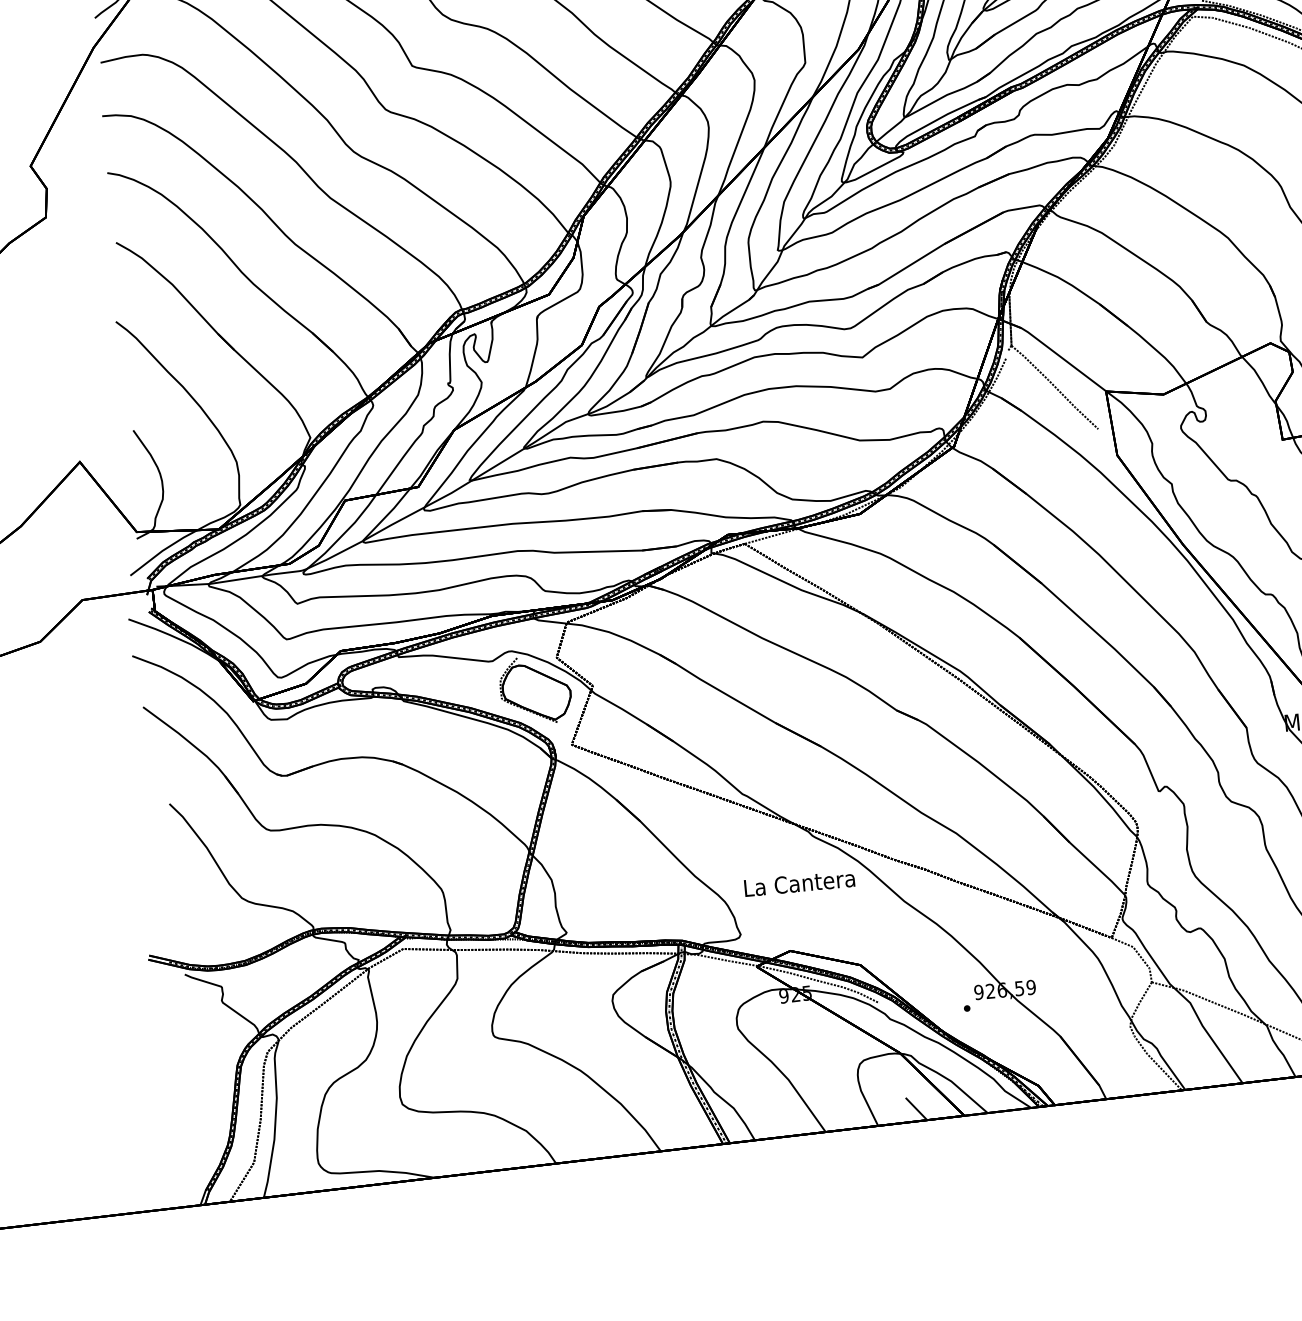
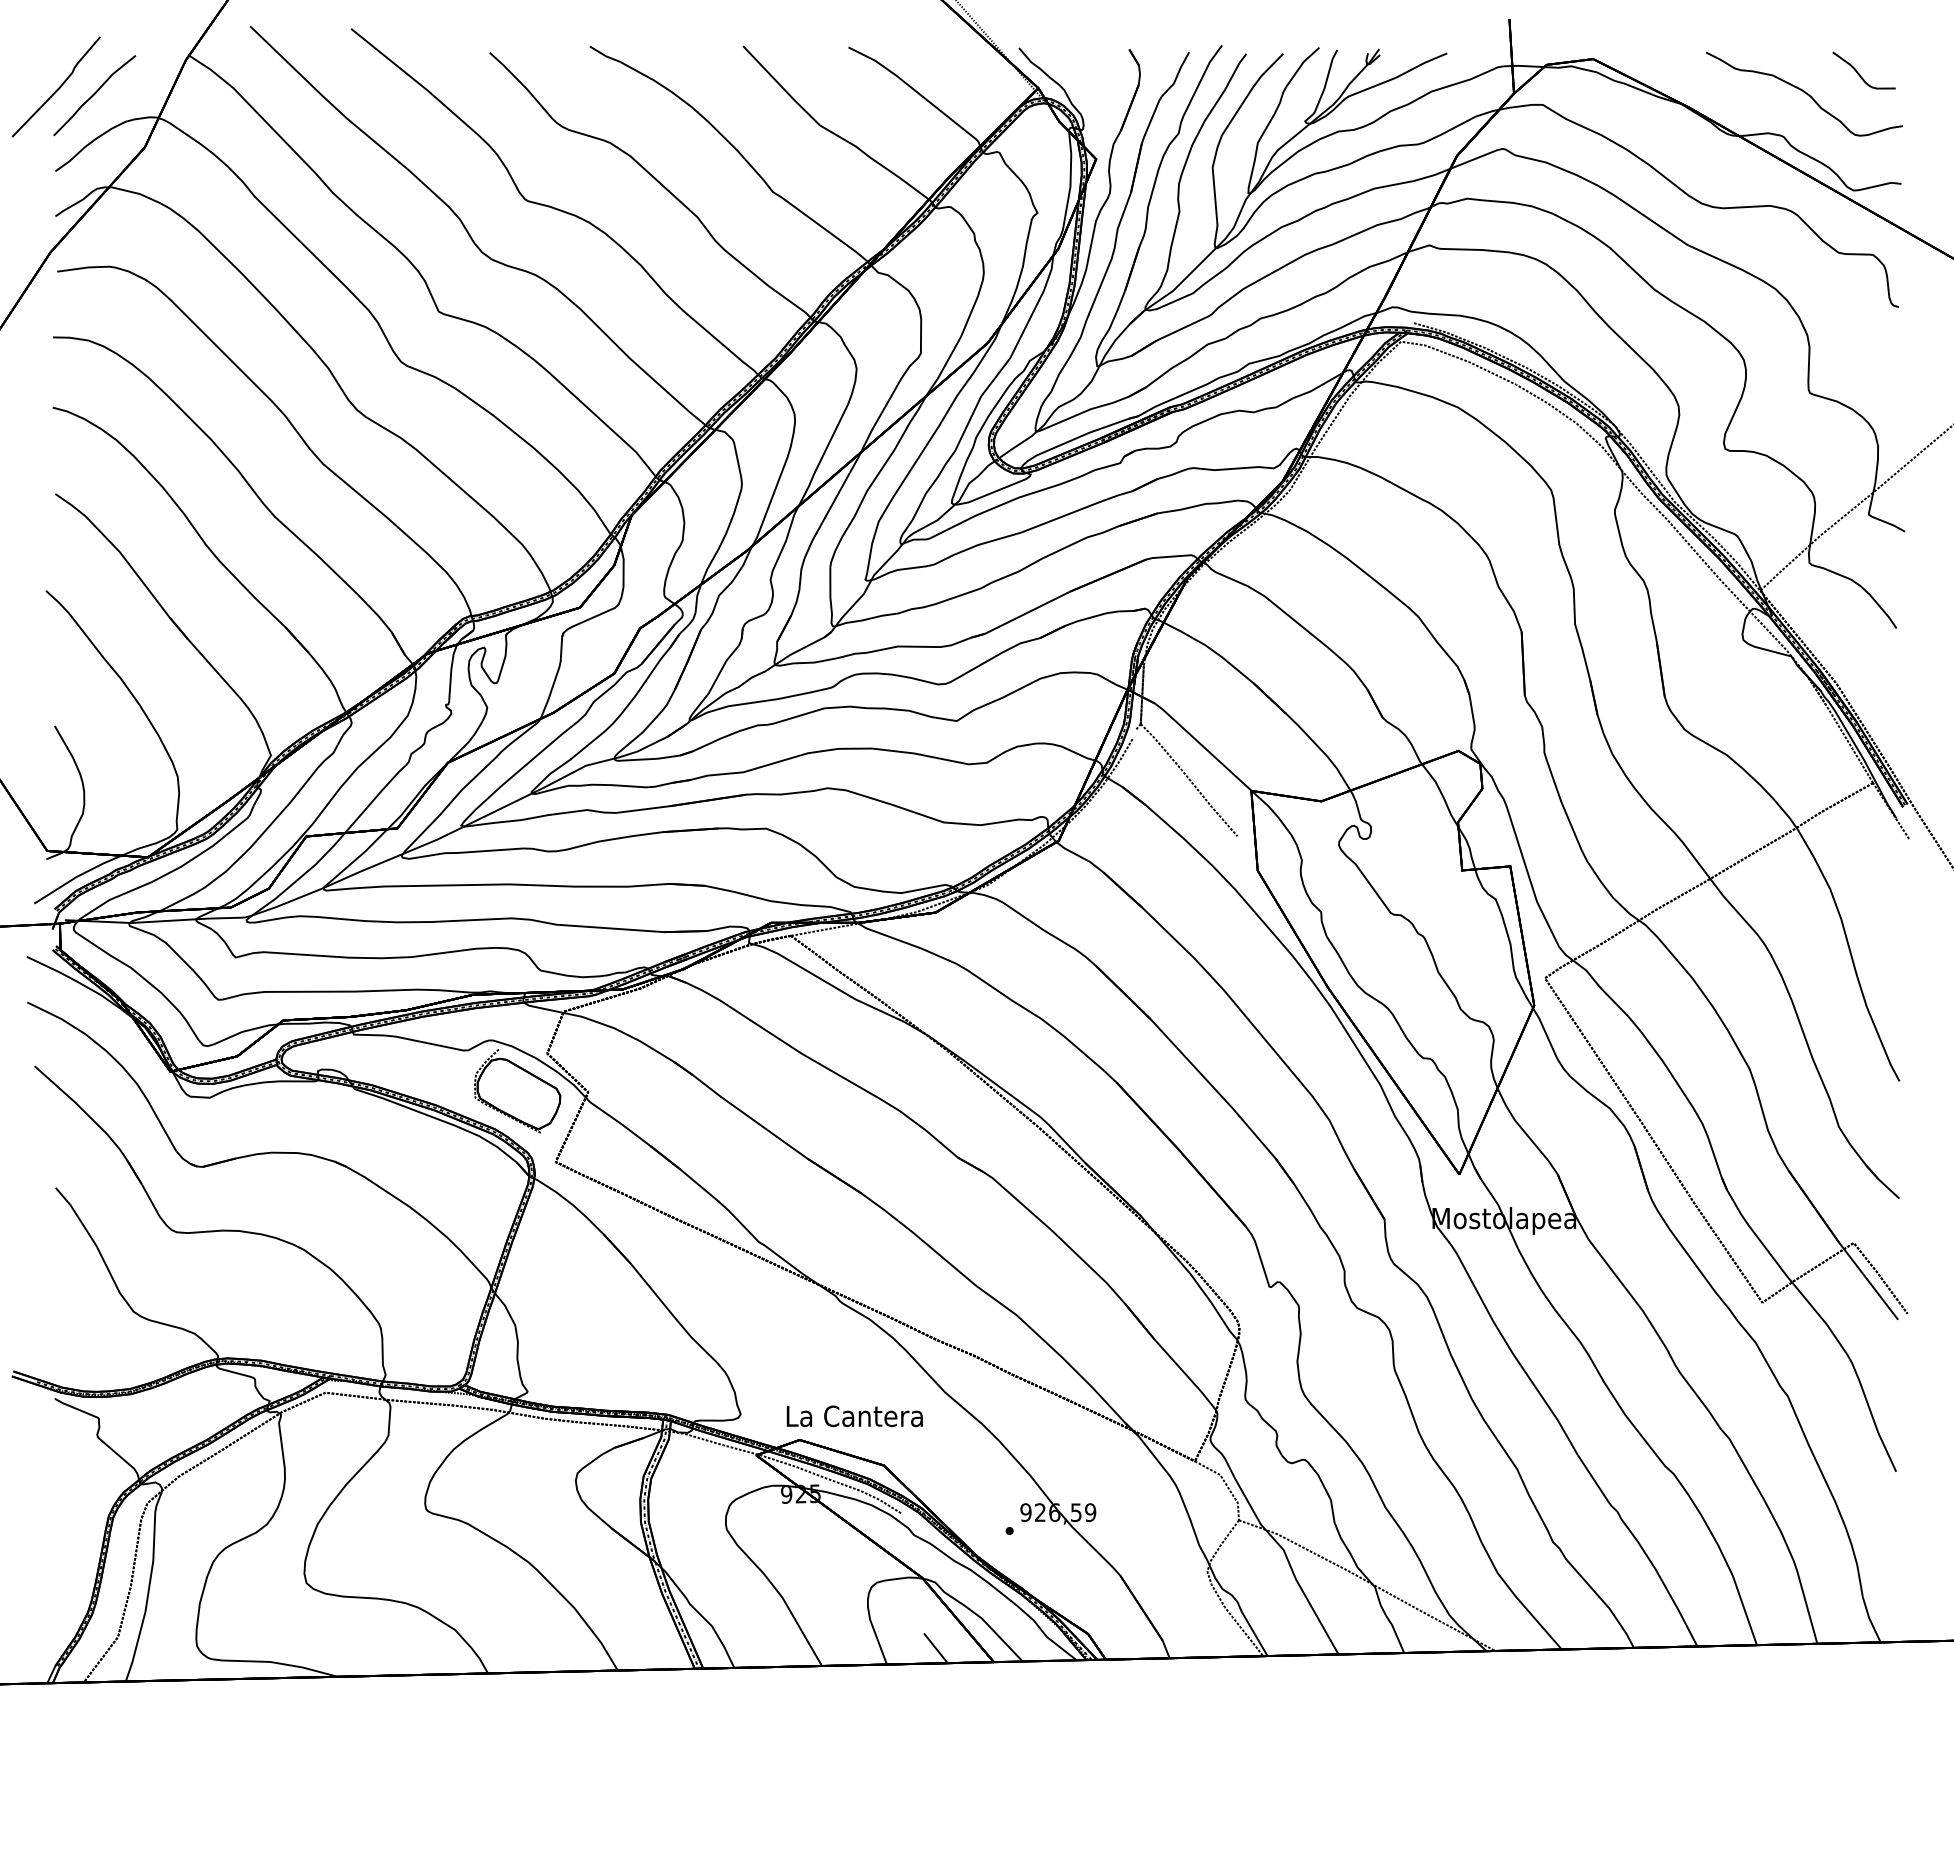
text: (799, 883) -> (854, 1416), moved

